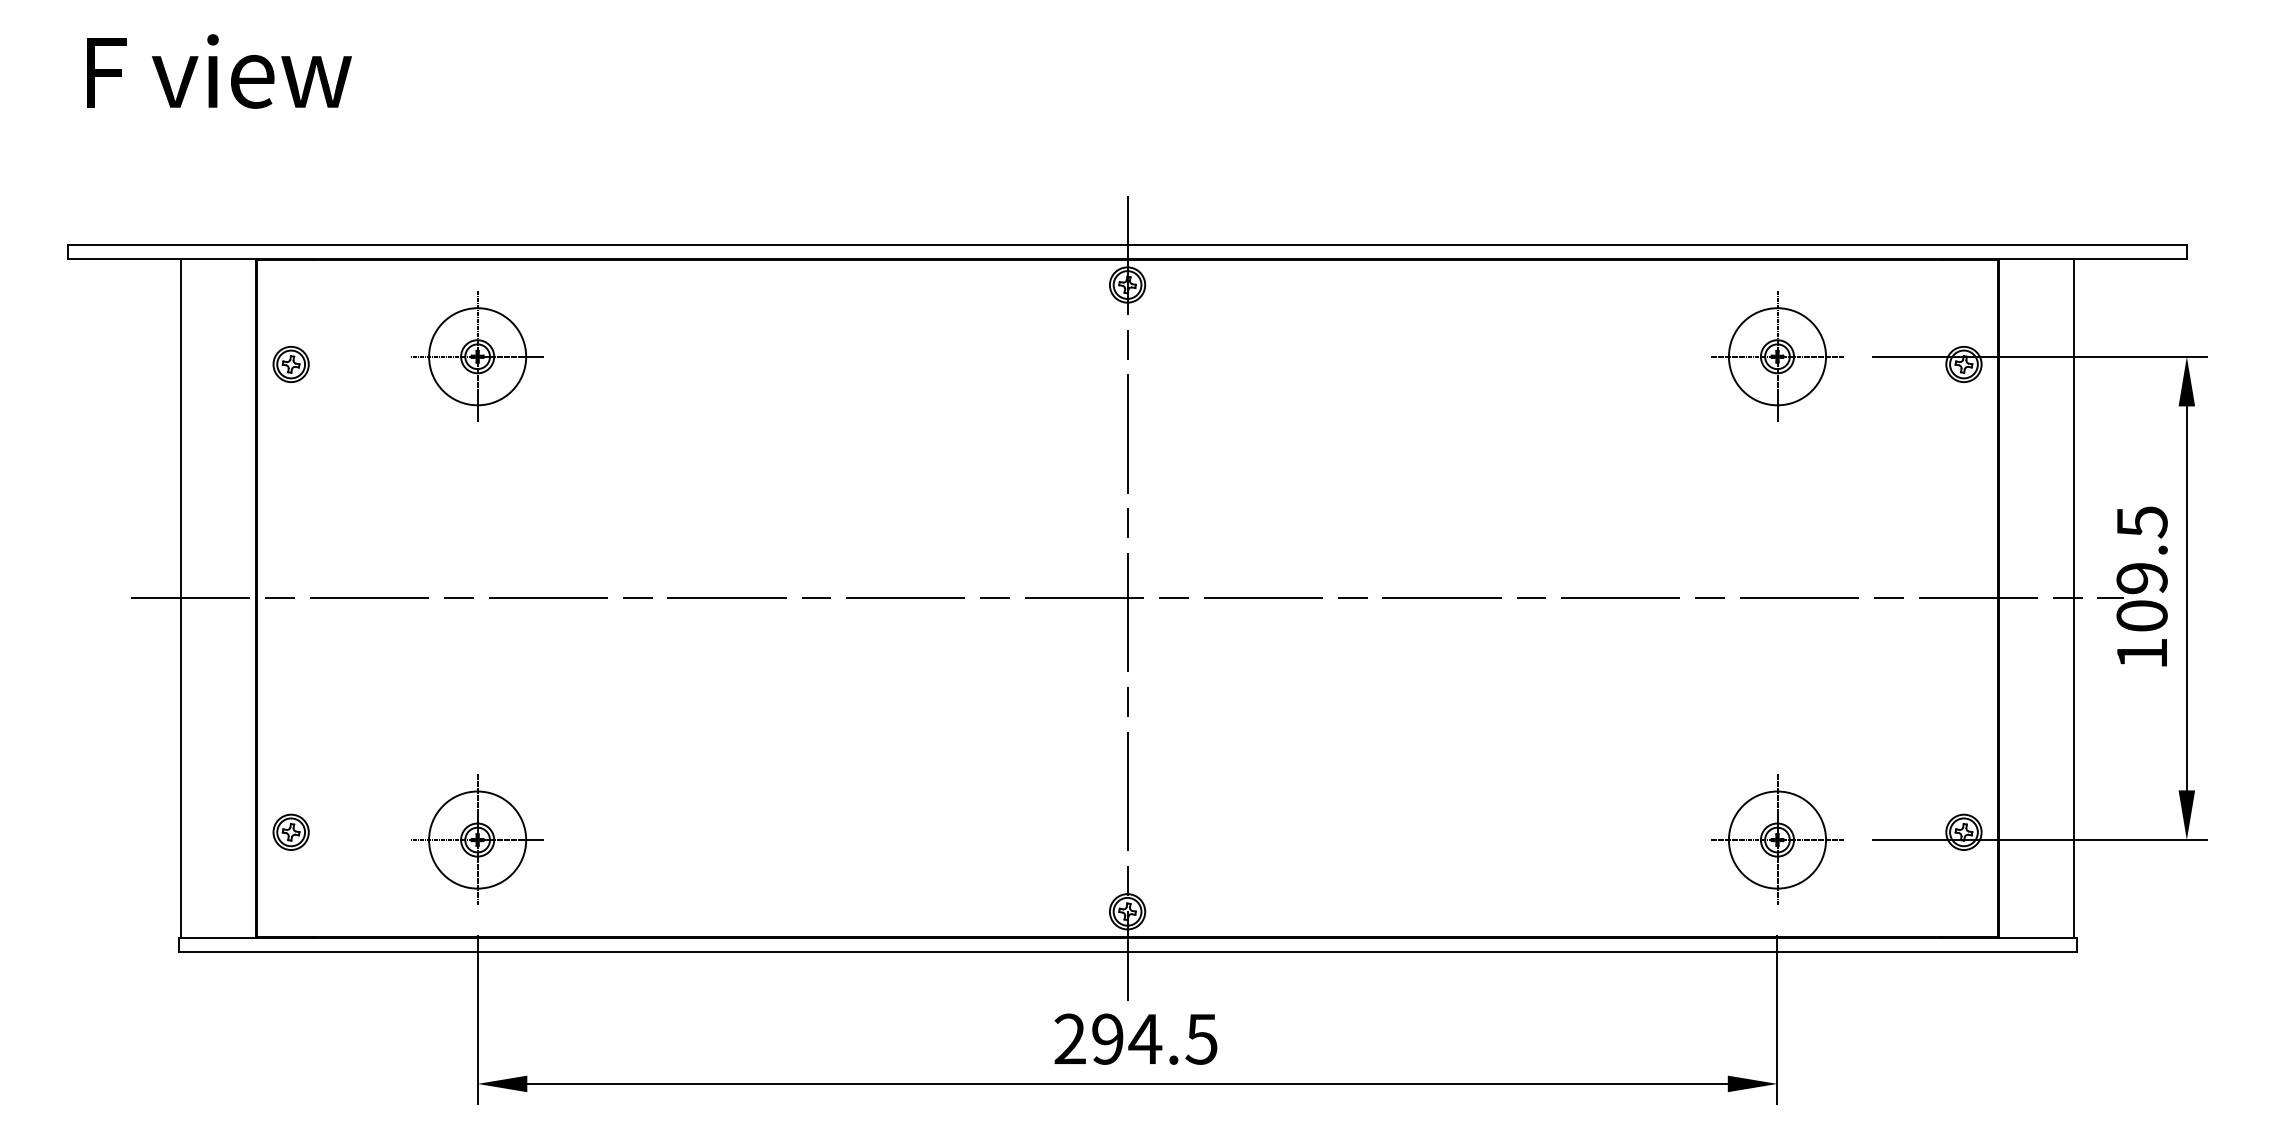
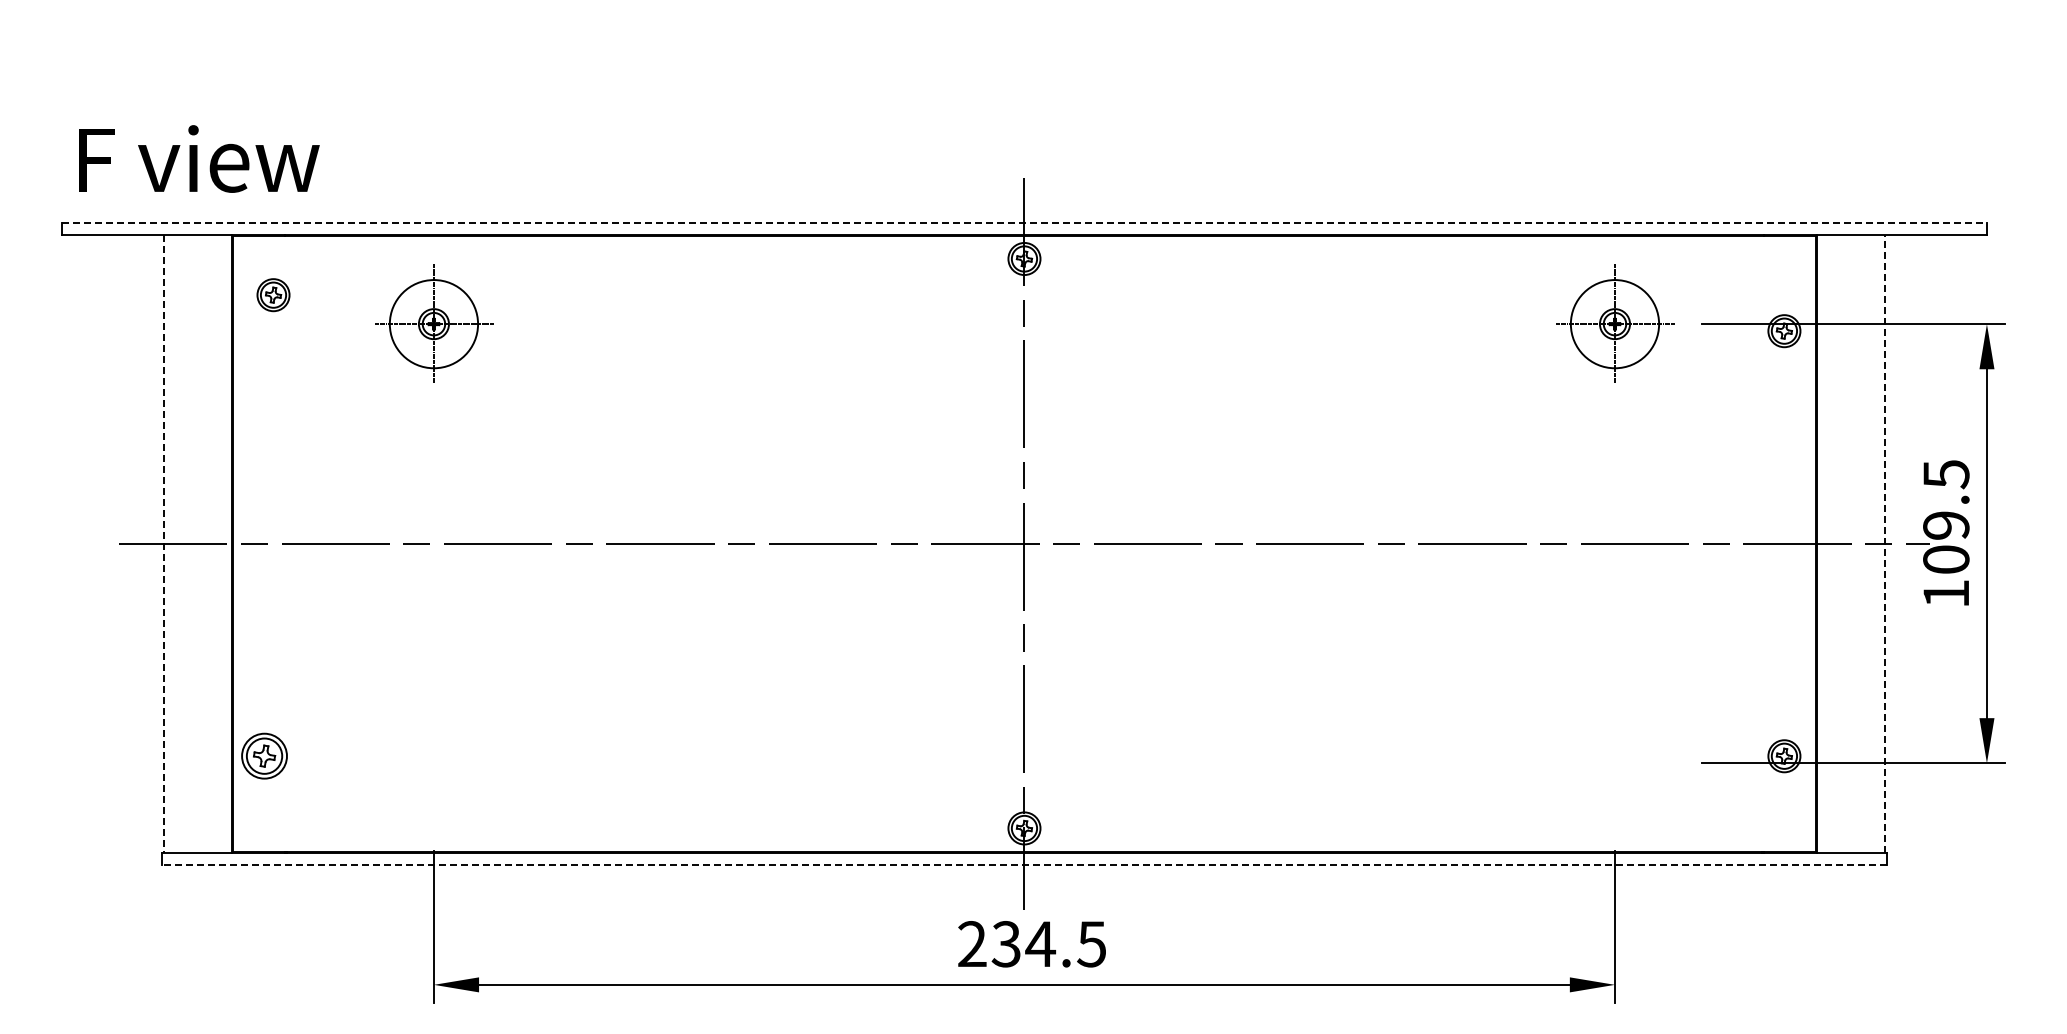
text: (219, 70) -> (199, 158), moved
line: (1127, 244) -> (1024, 222), solid -> dashed
part: (291, 364) -> (273, 295), moved
line: (181, 598) -> (164, 543), solid -> dashed
line: (2074, 598) -> (1884, 543), solid -> dashed
part: (291, 832) -> (264, 756), size x1.4
part: (478, 839) -> (434, 762), removed
part: (1778, 839) -> (1615, 762), removed
line: (1126, 951) -> (1023, 864), solid -> dashed
text: (1106, 1039) -> (1005, 944), 294.5 -> 234.5

